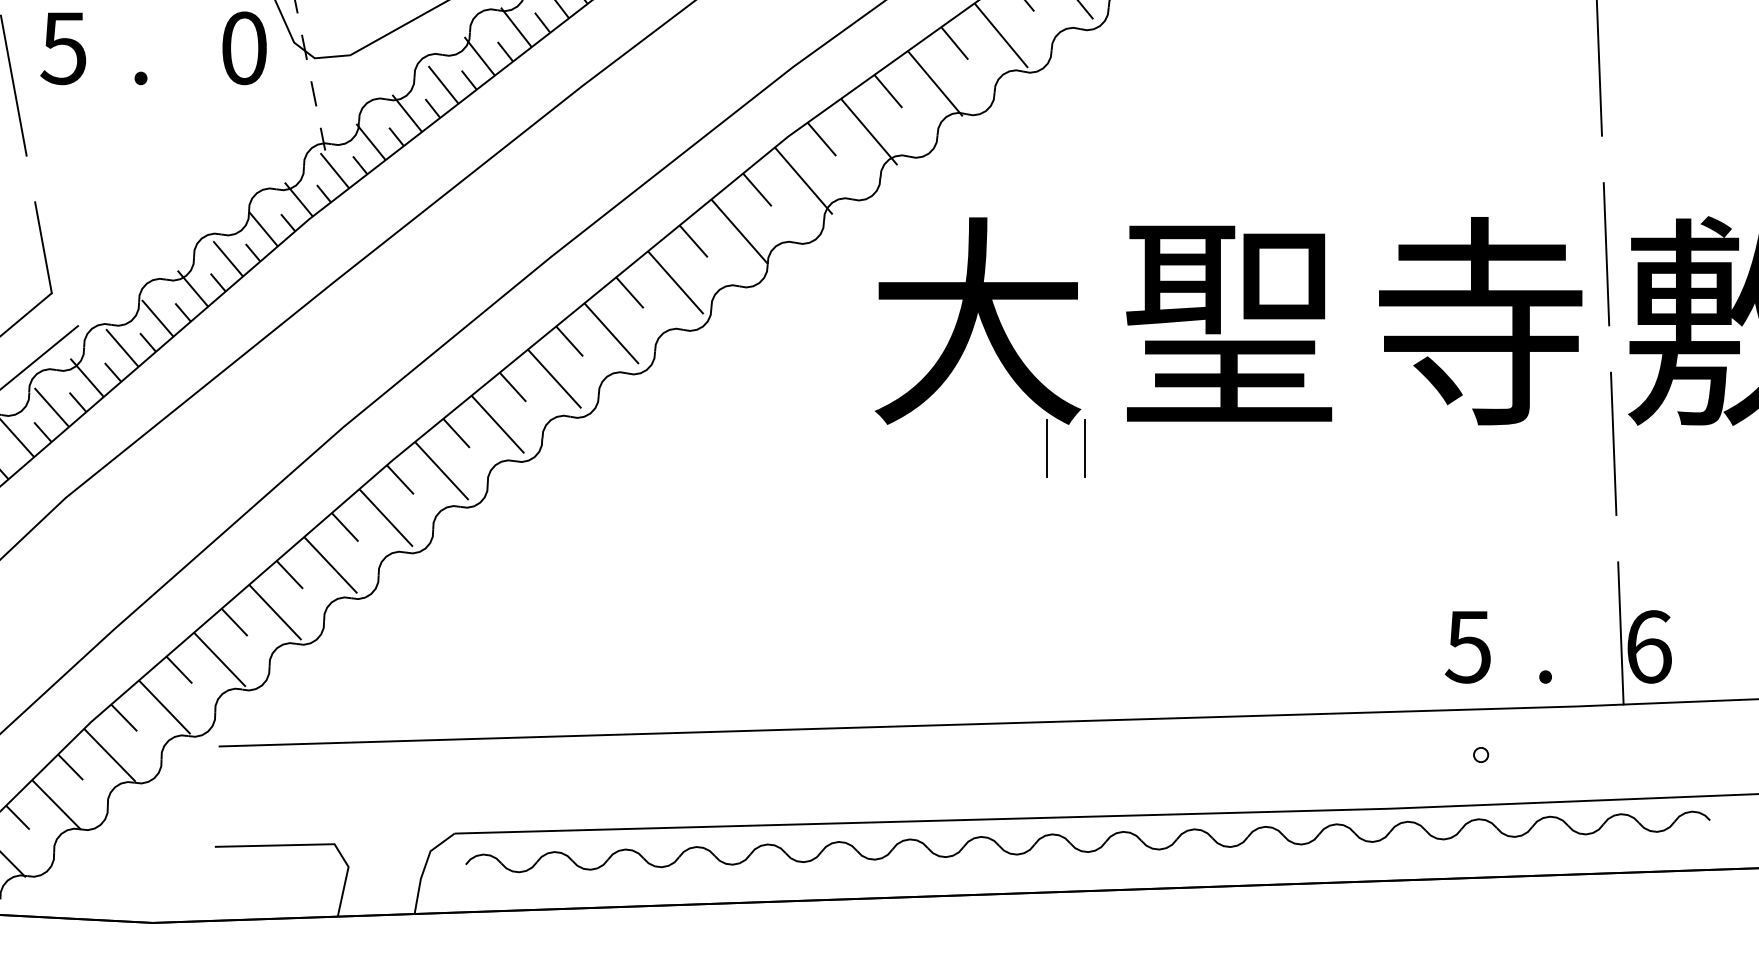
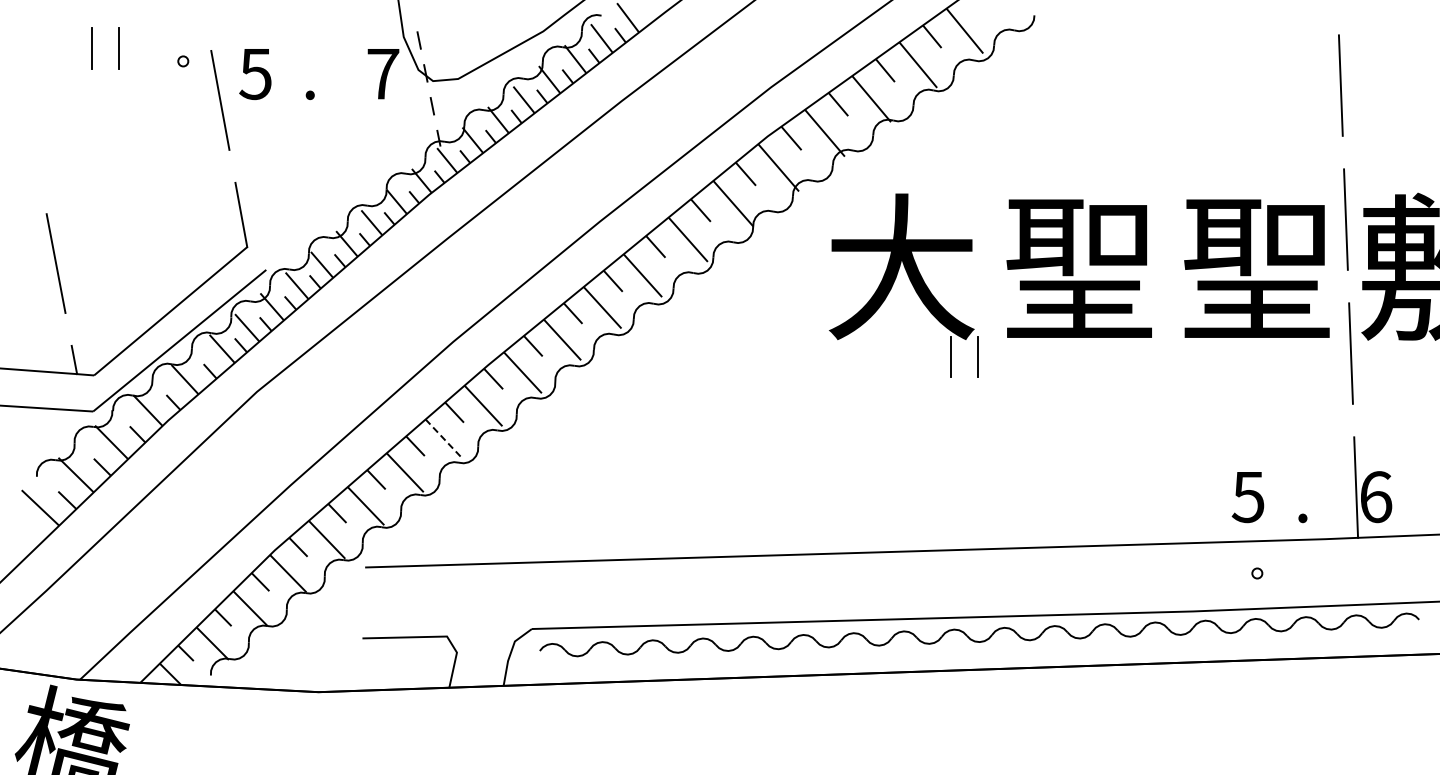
text: (244, 48) -> (383, 74), 0 -> 7
text: (1479, 320) -> (1256, 266), 寺 -> 聖
line: (330, 565) -> (444, 439), solid -> dashed

